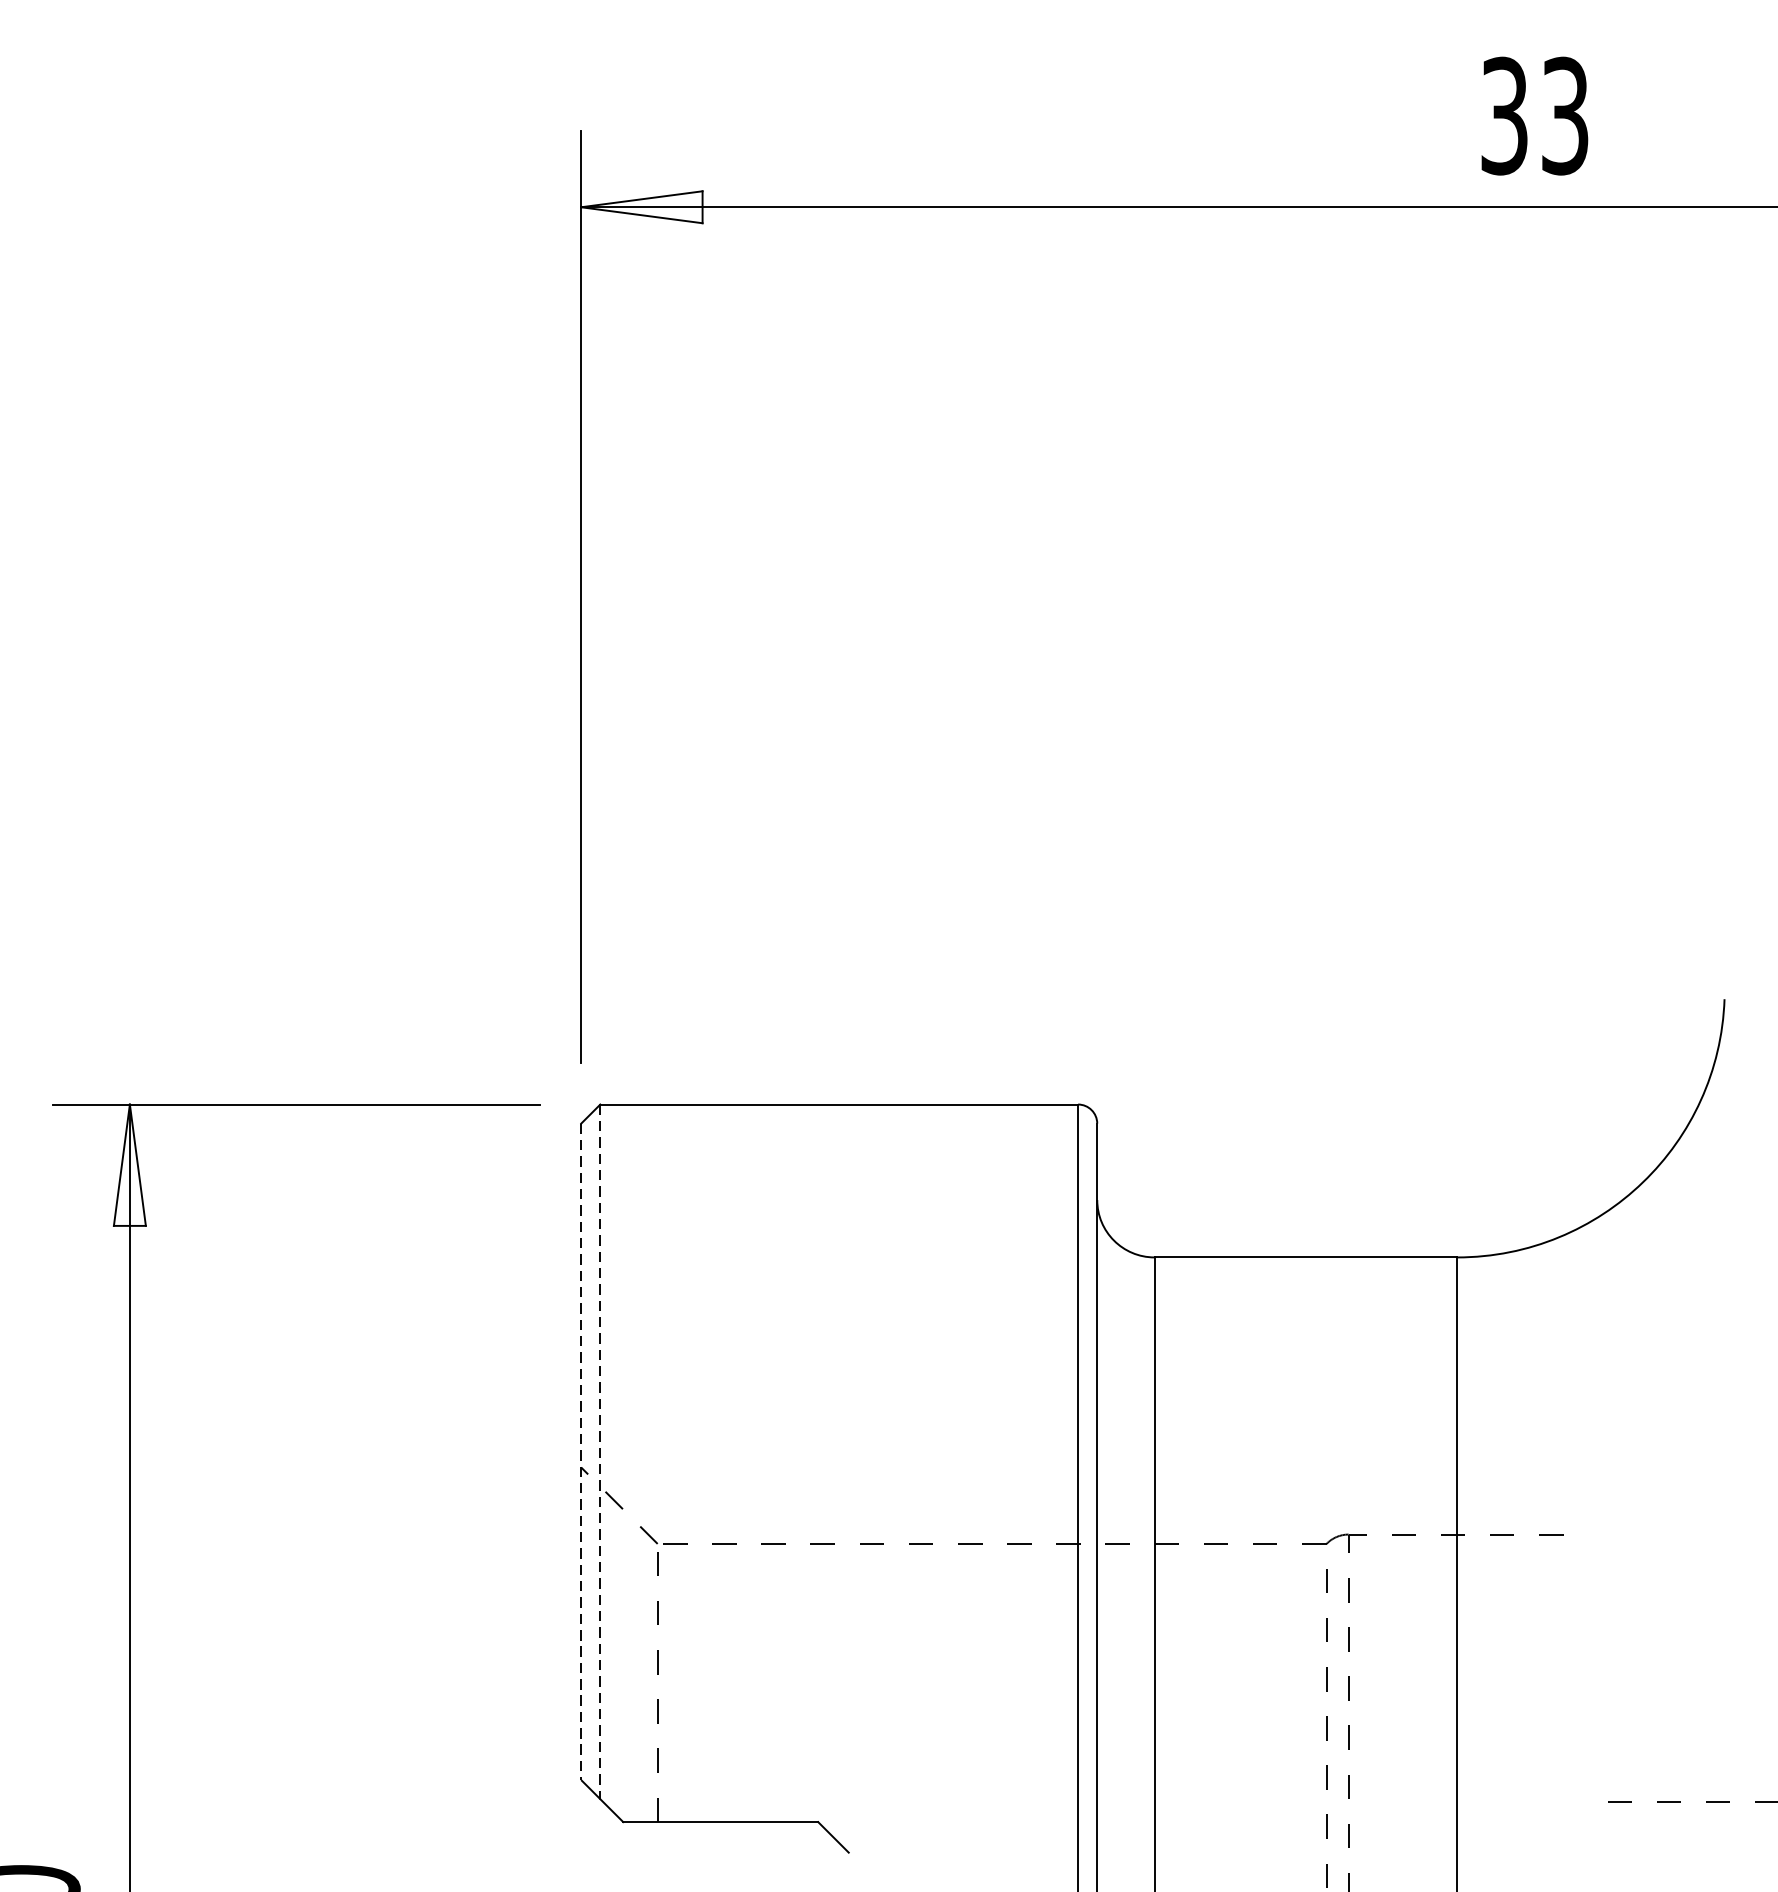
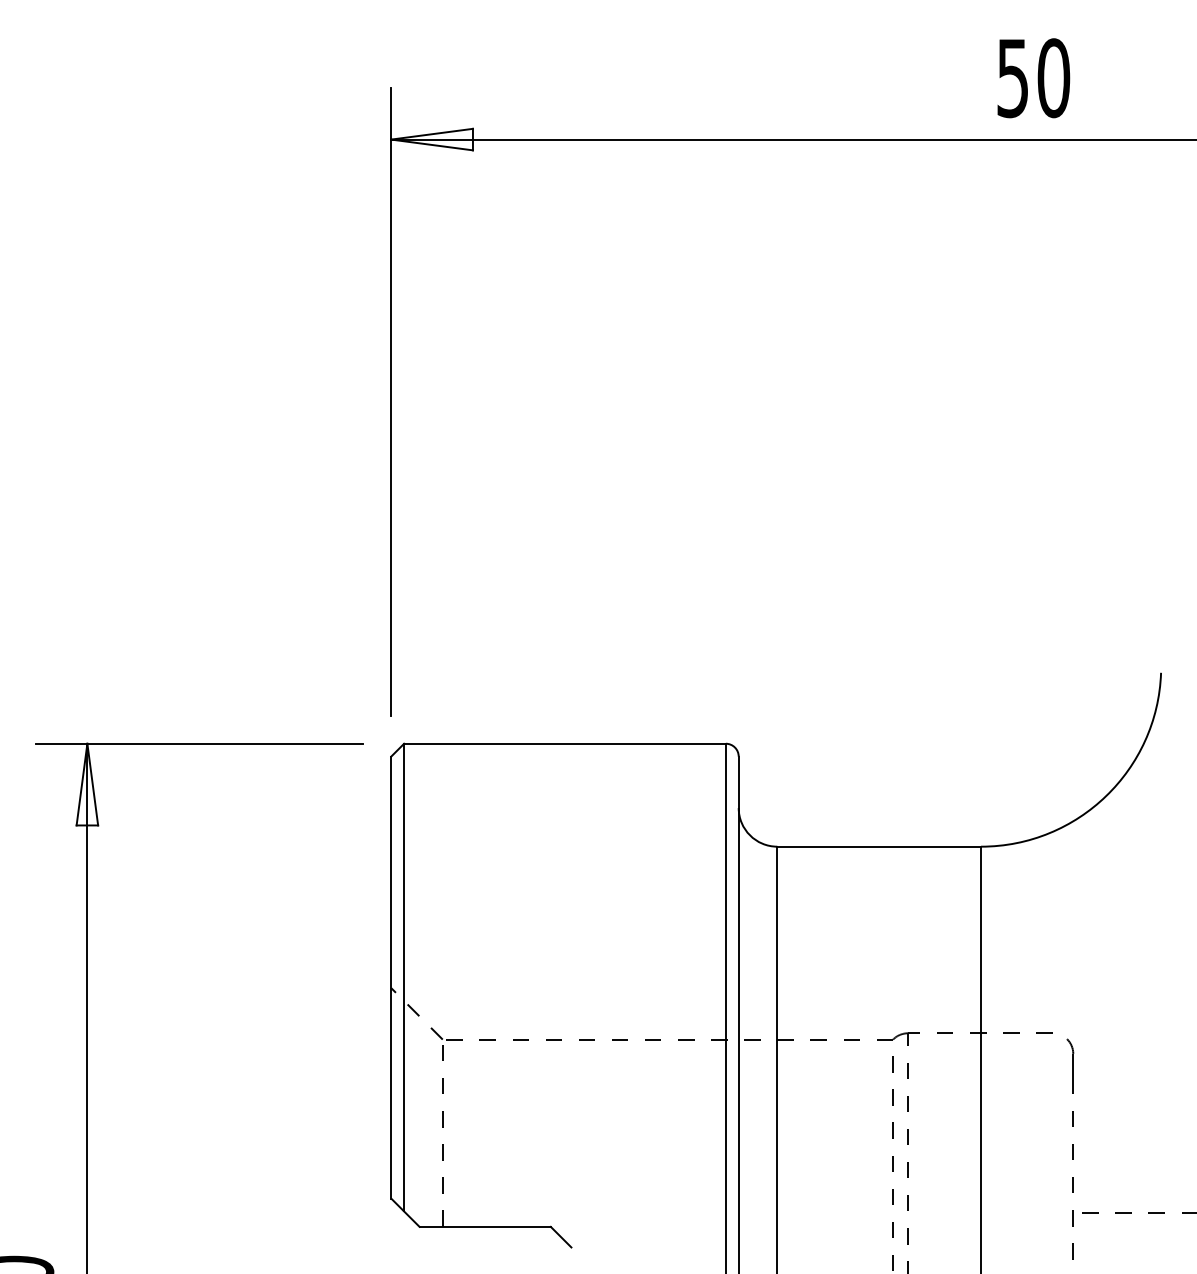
text: (1535, 116) -> (1033, 78), 33 -> 50
line: (581, 1451) -> (391, 977), dashed -> solid
line: (600, 1451) -> (404, 977), dashed -> solid
part: (1590, 1705) -> (1070, 1148), added

